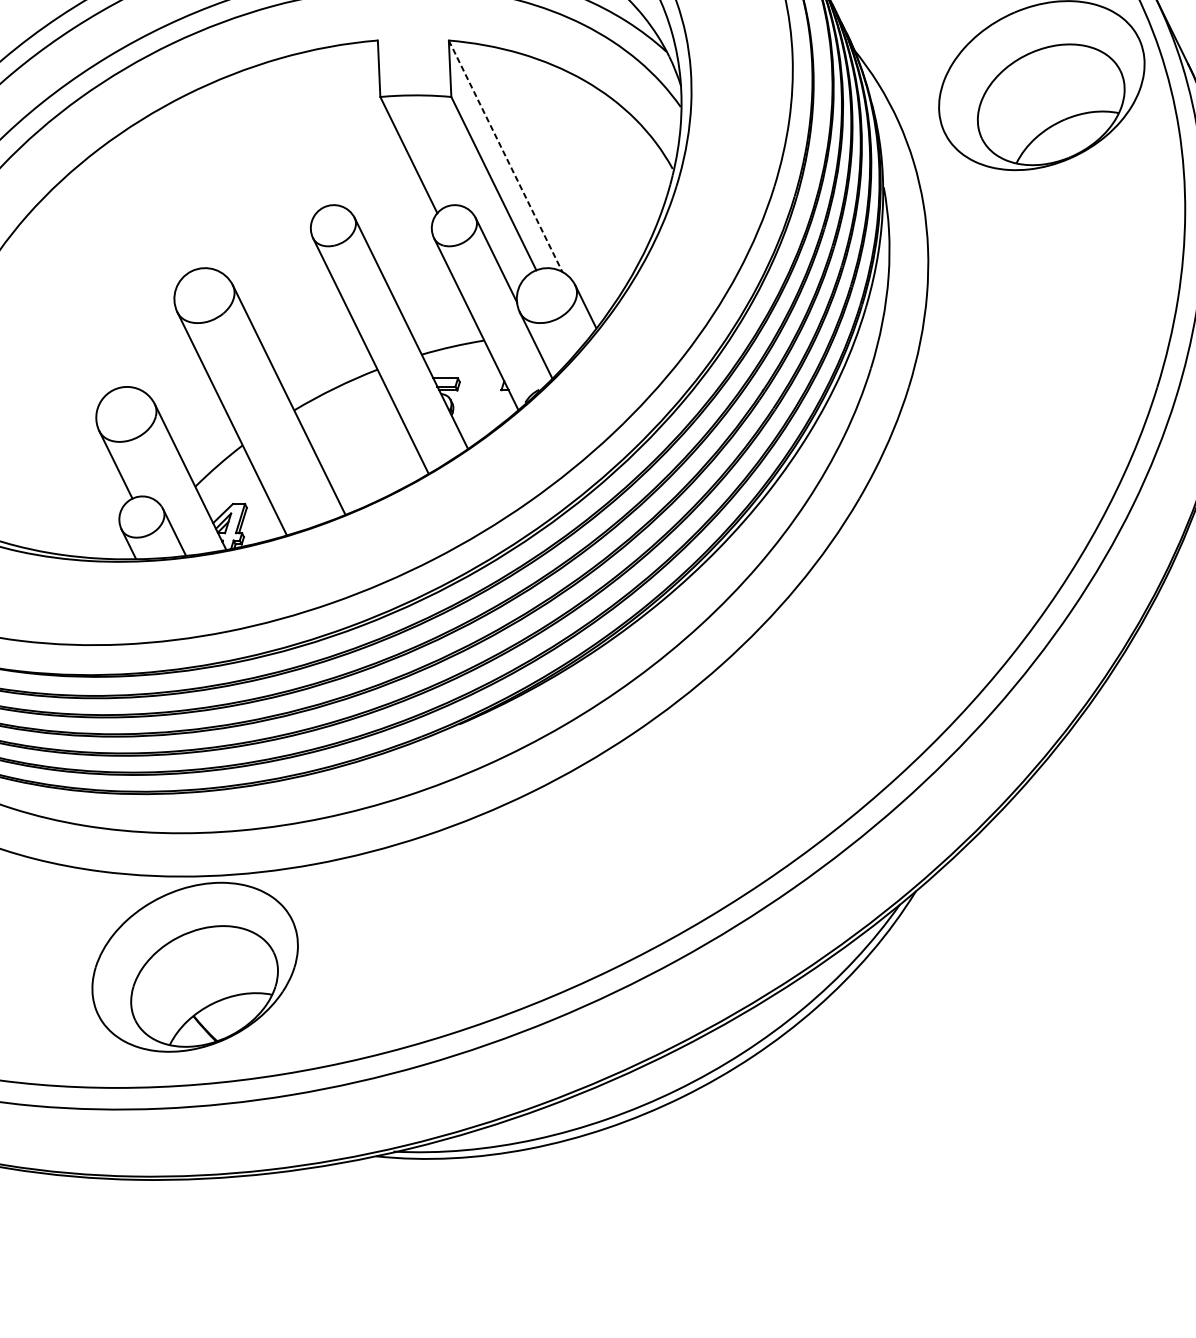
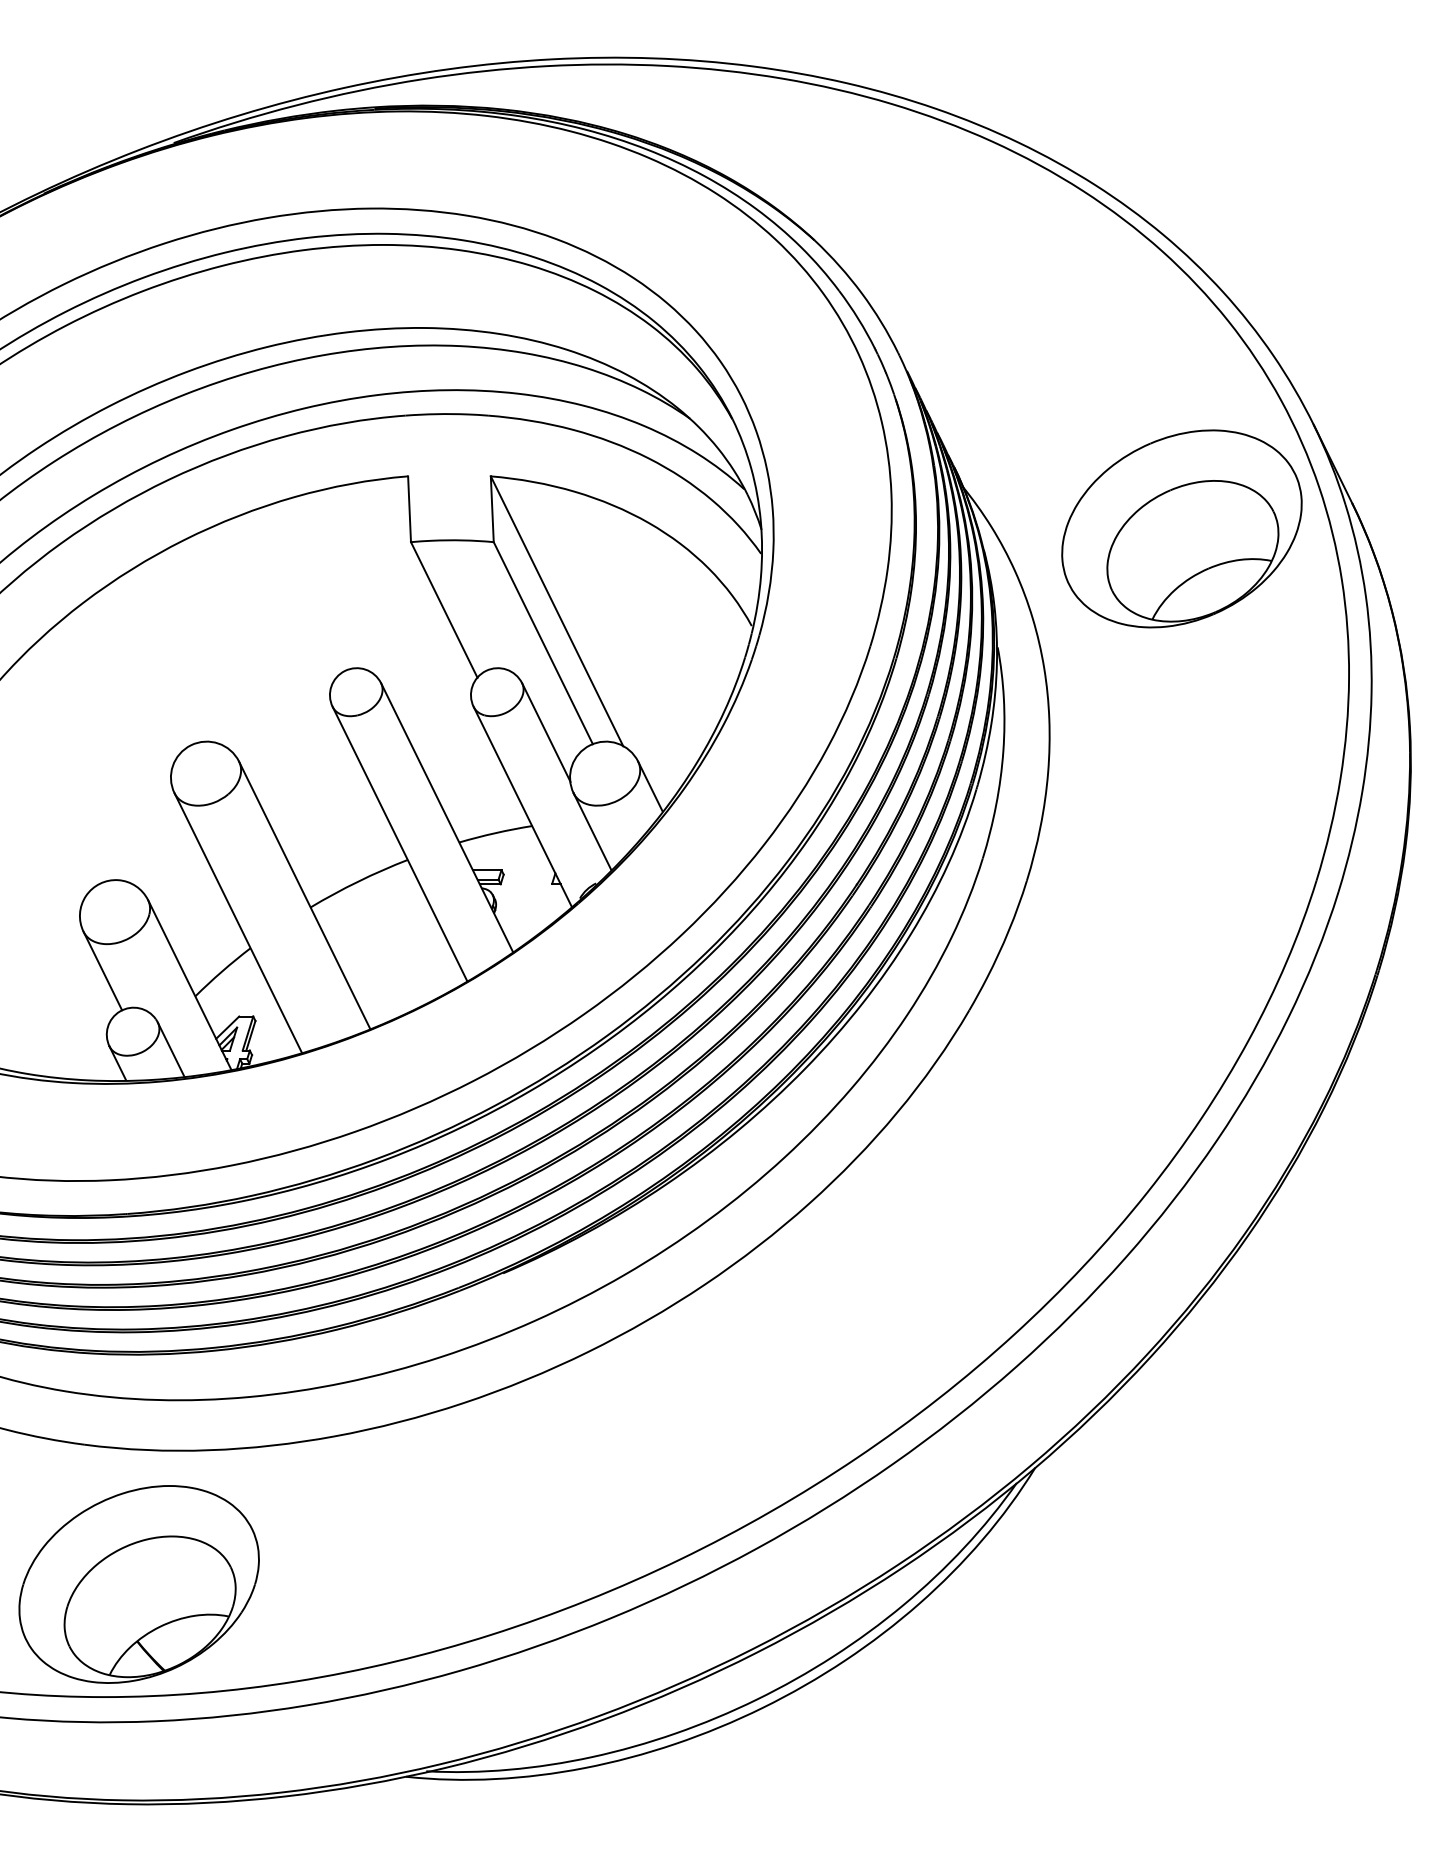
line: (506, 156) -> (557, 611), dashed -> solid
part: (194, 967) -> (138, 1584), moved

